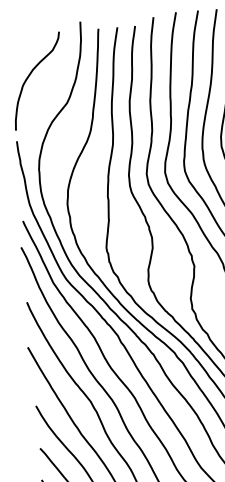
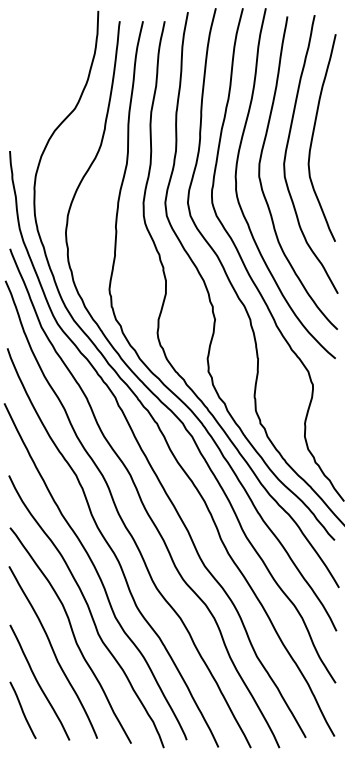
curve: (28, 77) -> (30, 74), removed

